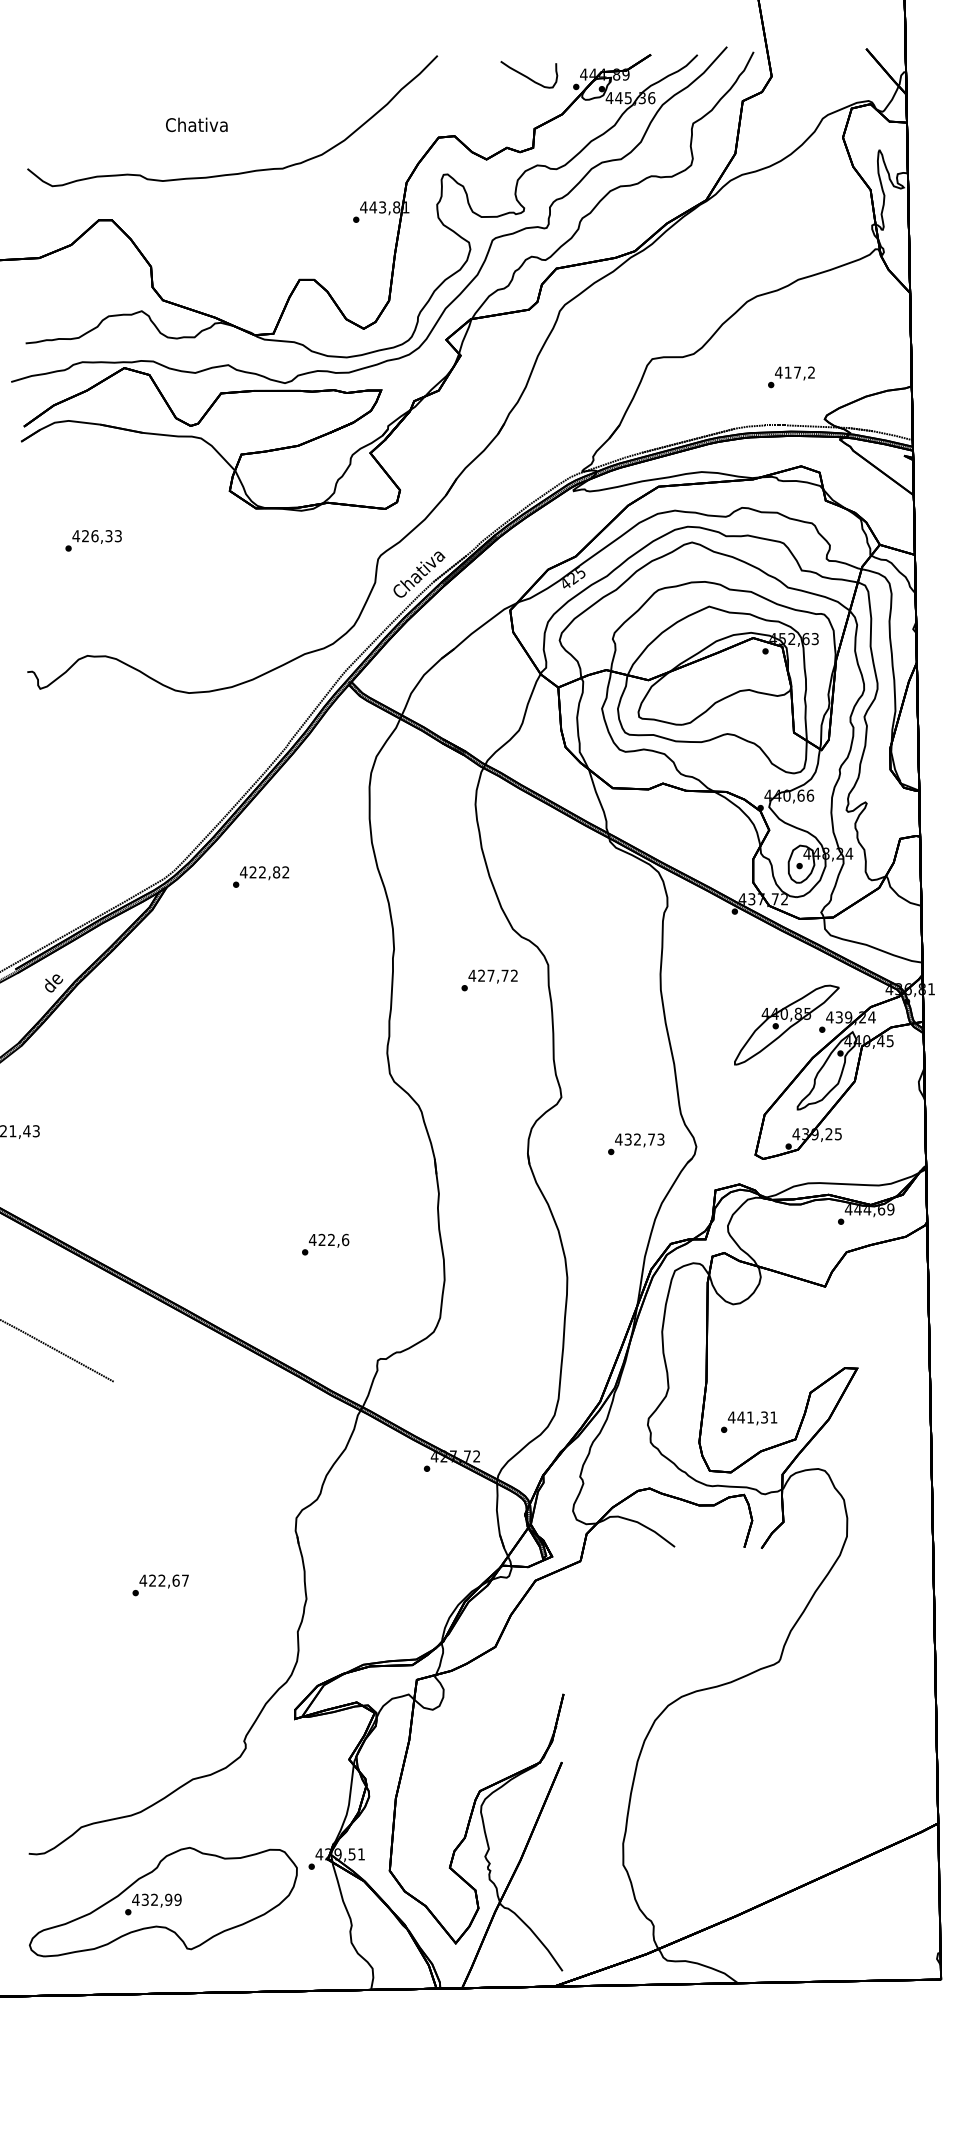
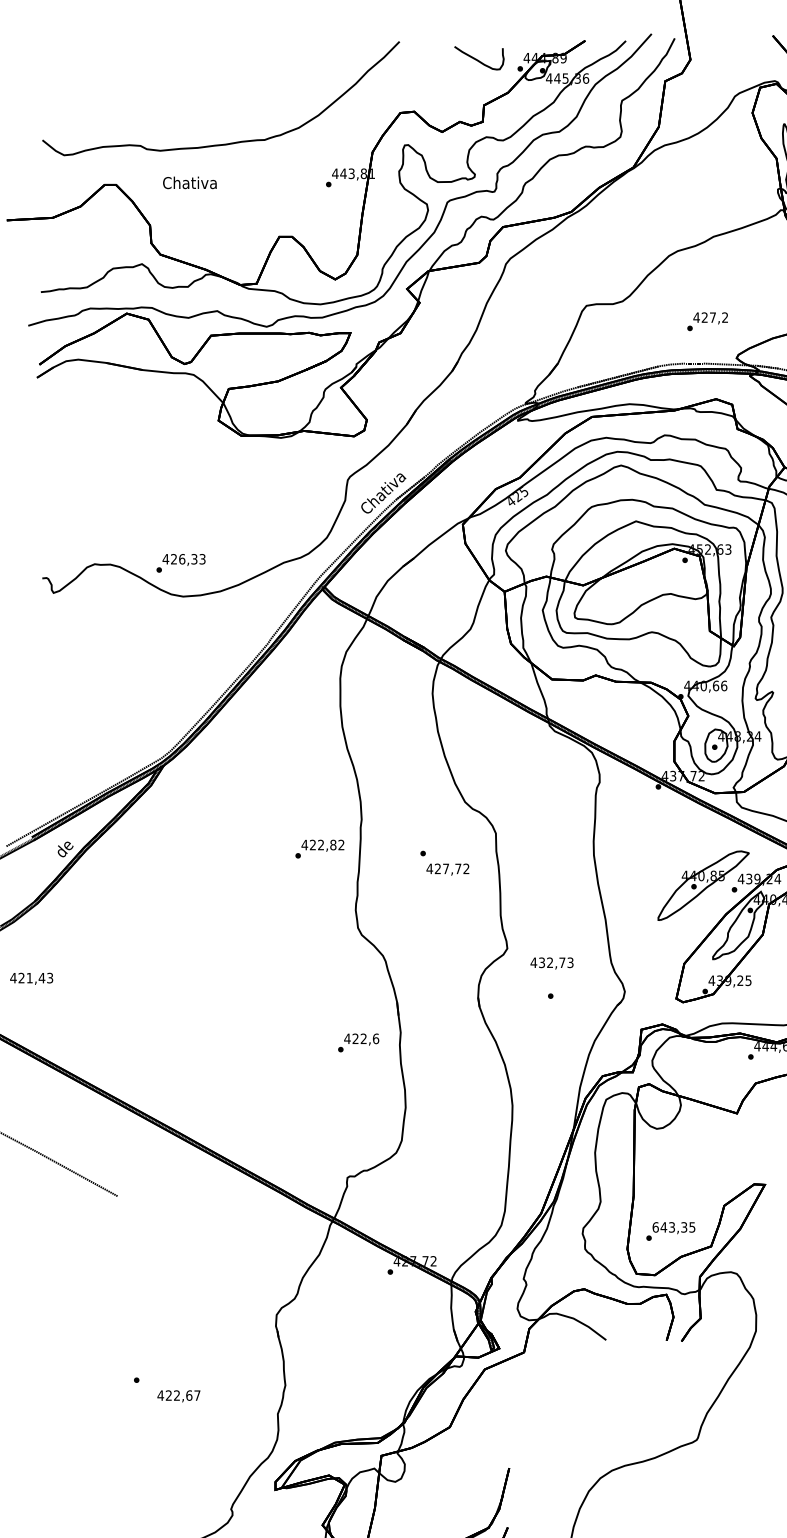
text: (196, 124) -> (189, 182), moved
text: (787, 372) -> (704, 317), 417,2 -> 427,2
text: (93, 540) -> (180, 563), moved
text: (261, 876) -> (320, 848), moved
text: (492, 976) -> (447, 869), moved
text: (639, 1140) -> (551, 963), moved
text: (325, 1244) -> (358, 1042), moved
text: (752, 1417) -> (673, 1227), 441,31 -> 643,35
text: (163, 1581) -> (178, 1396), moved

